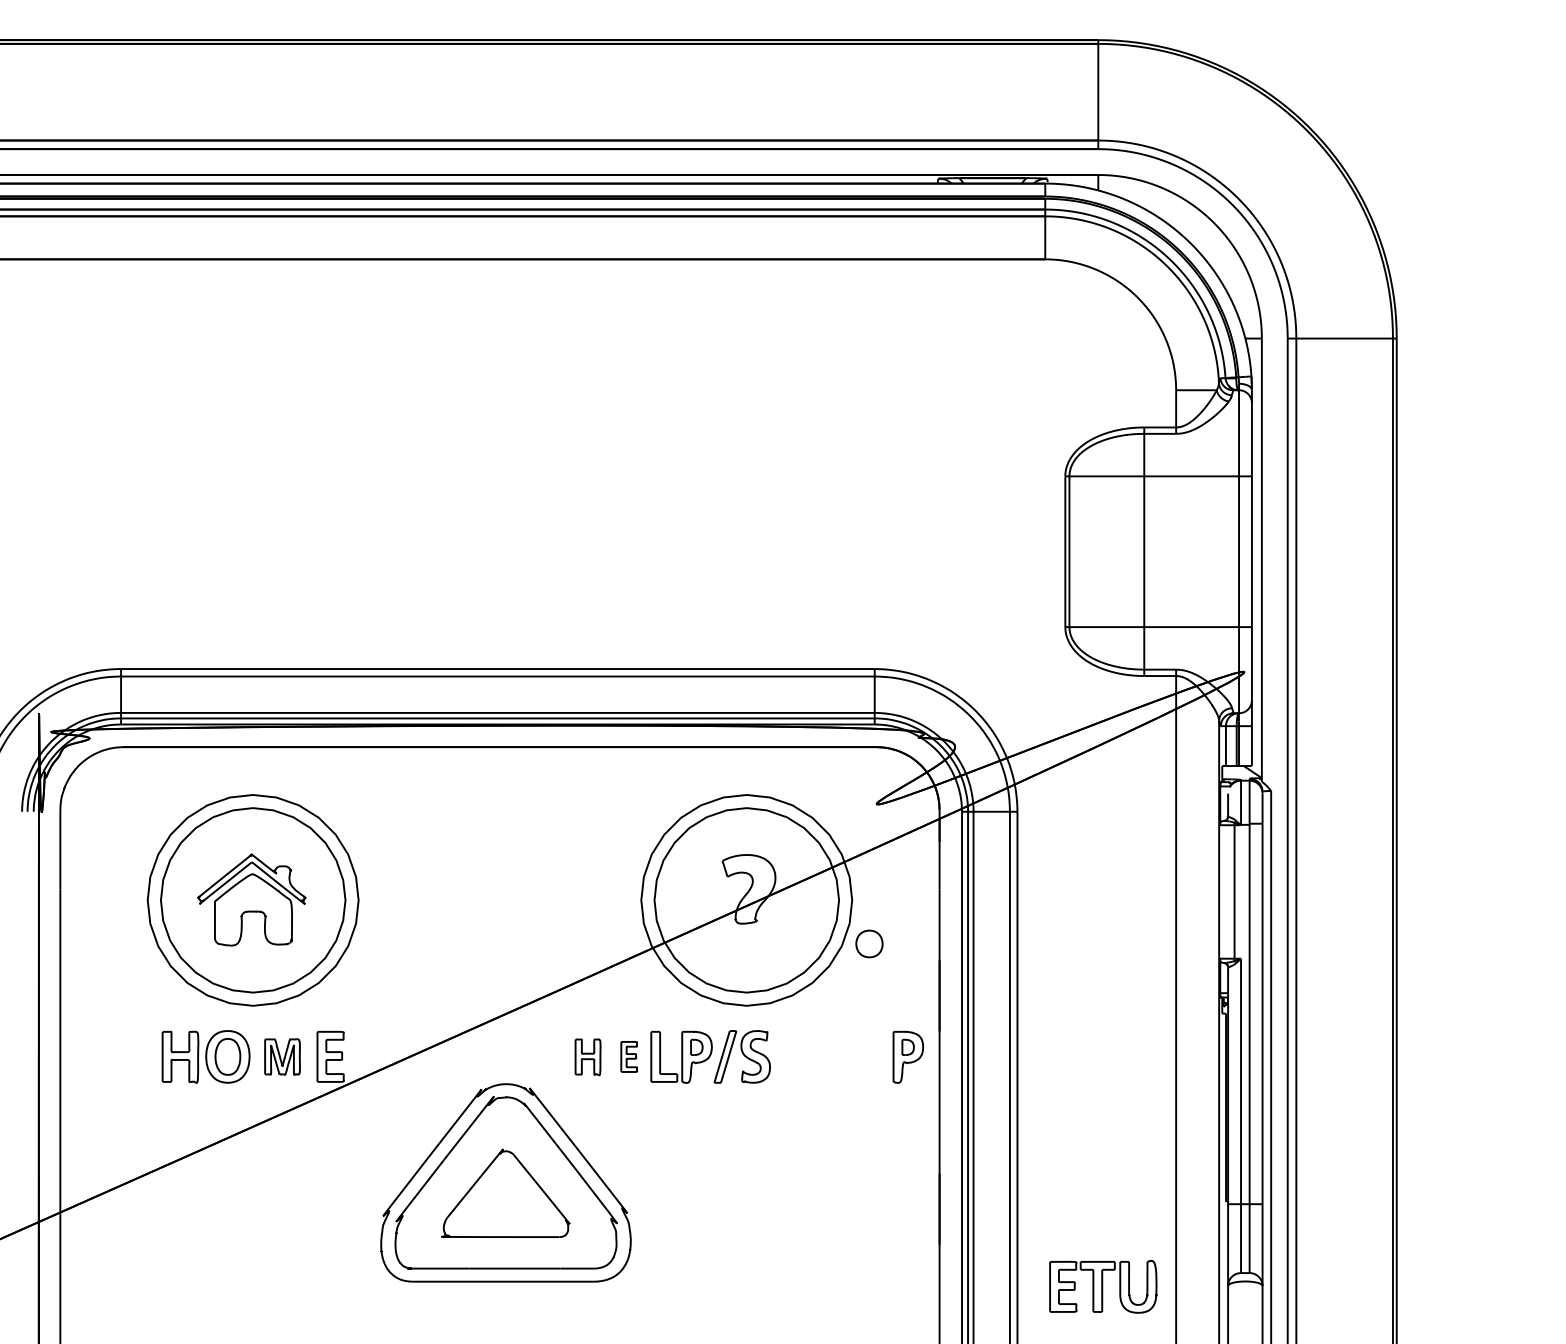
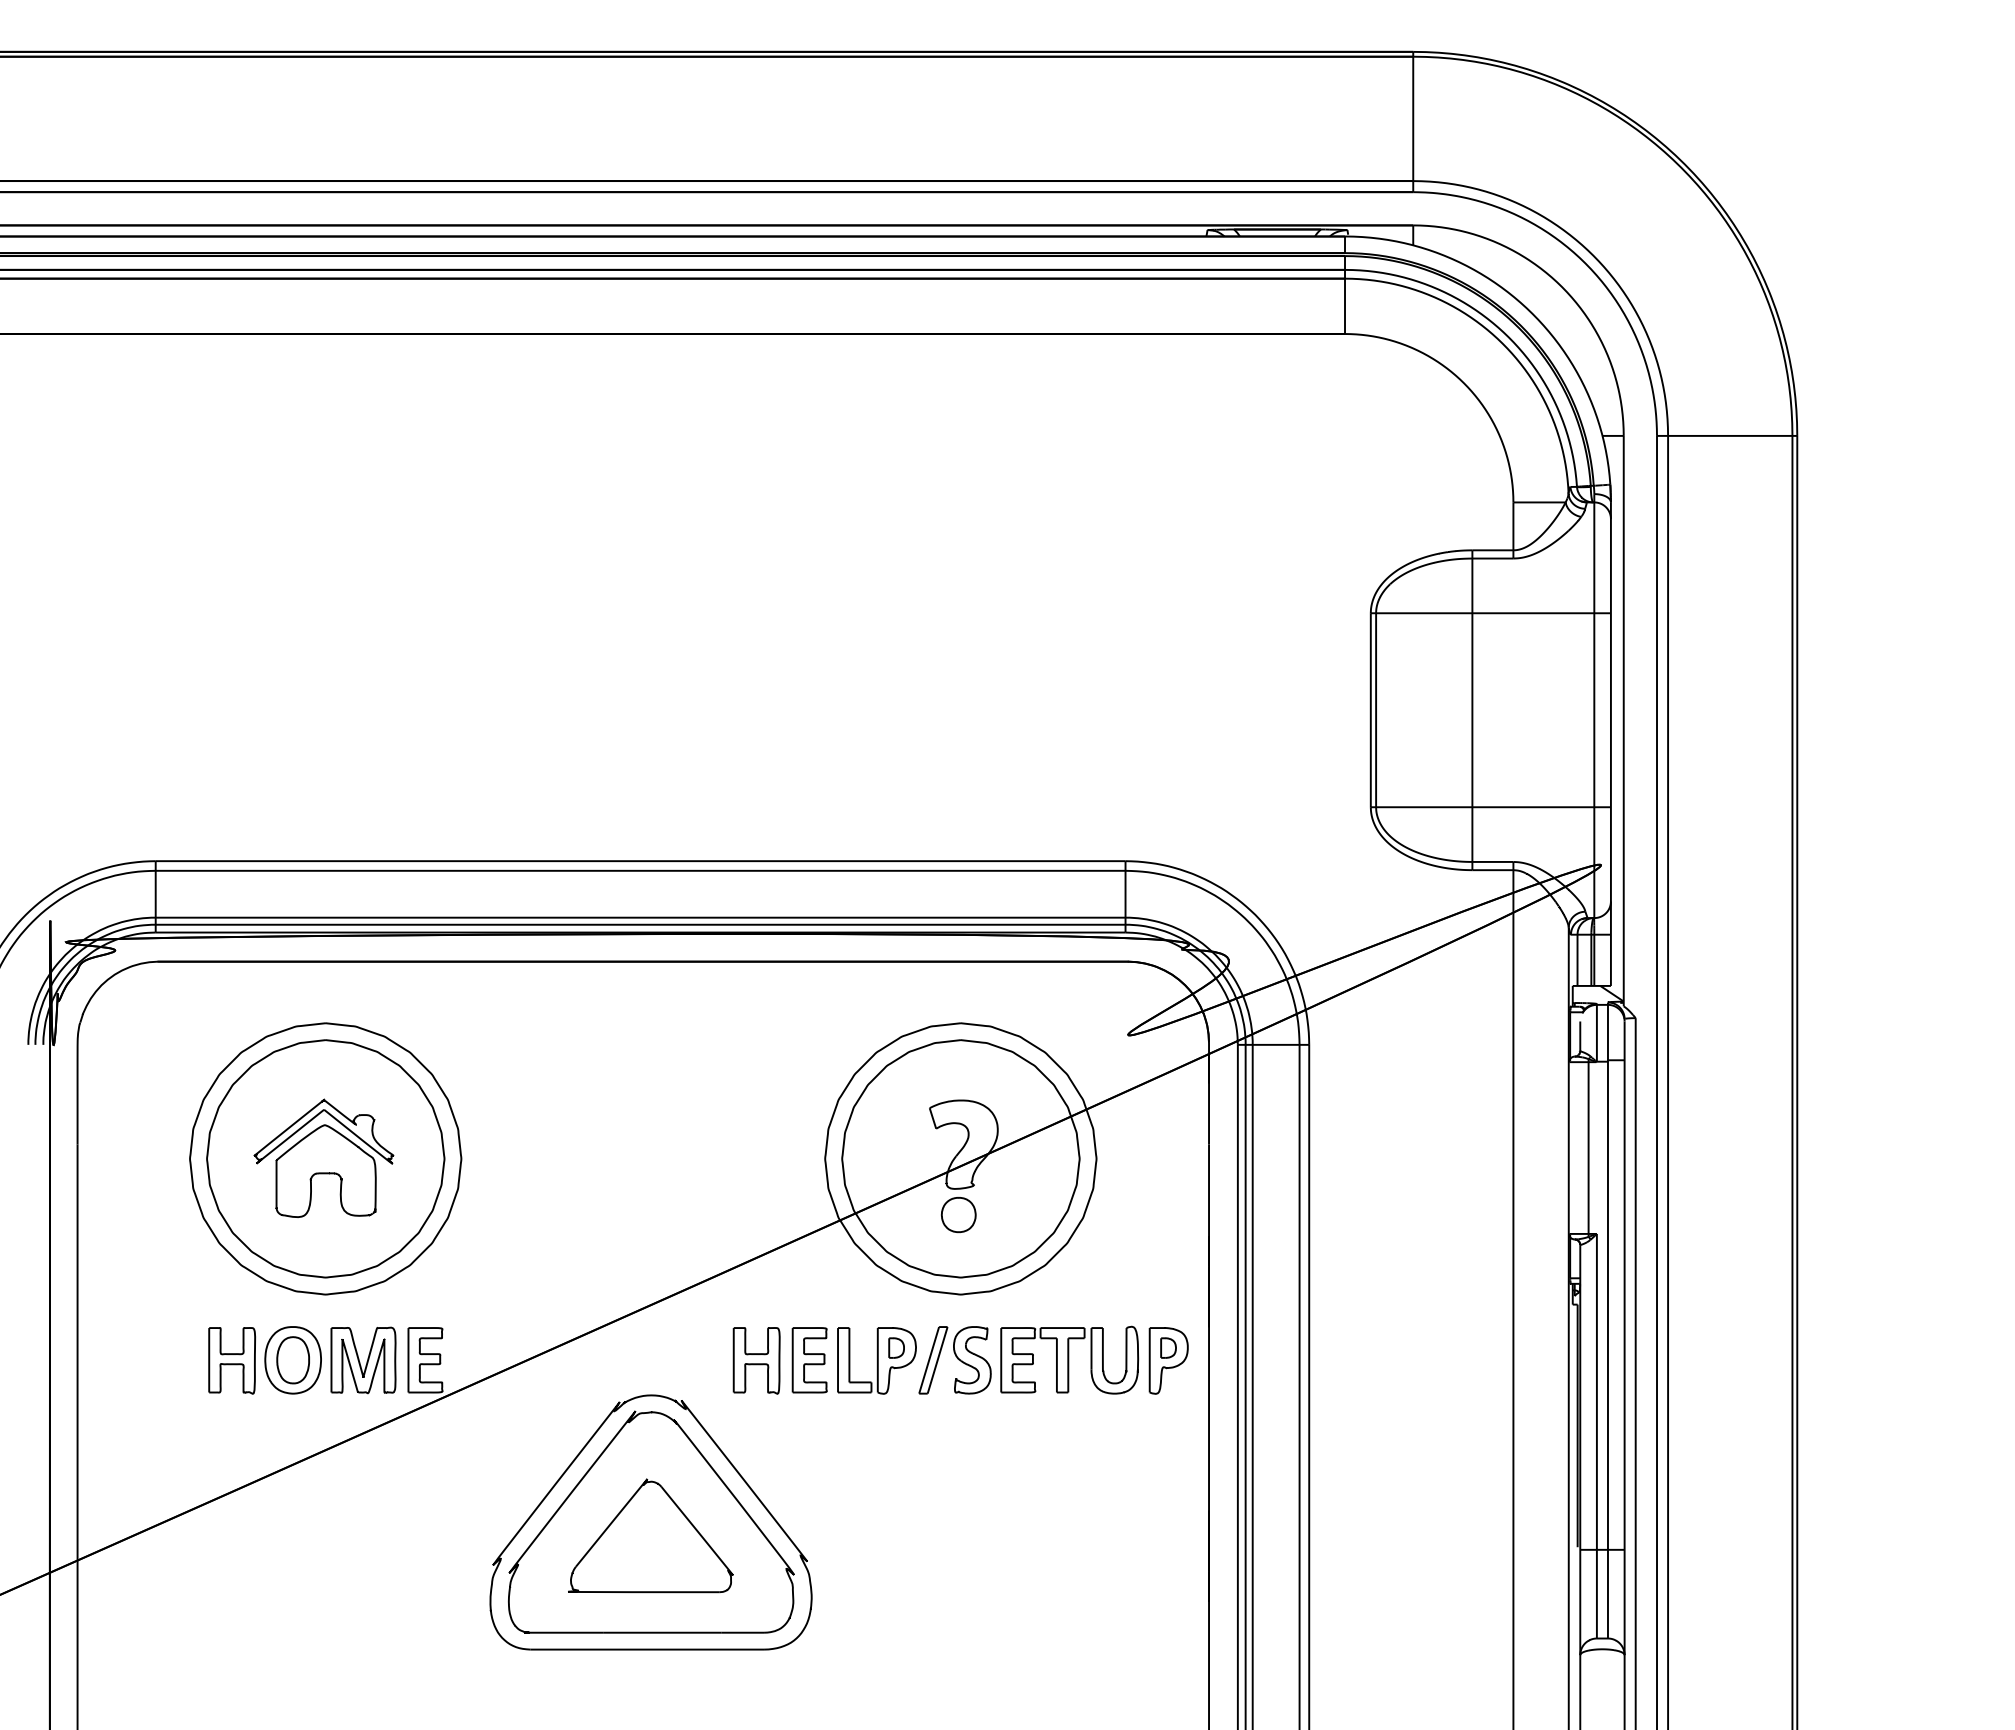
part: (869, 944) -> (958, 1215), moved
part: (282, 1057) -> (363, 1360), size x1.43
part: (587, 1057) -> (756, 1360), size x1.43
part: (629, 1057) -> (809, 1360), size x1.67
part: (1103, 1286) -> (1069, 1359), moved

